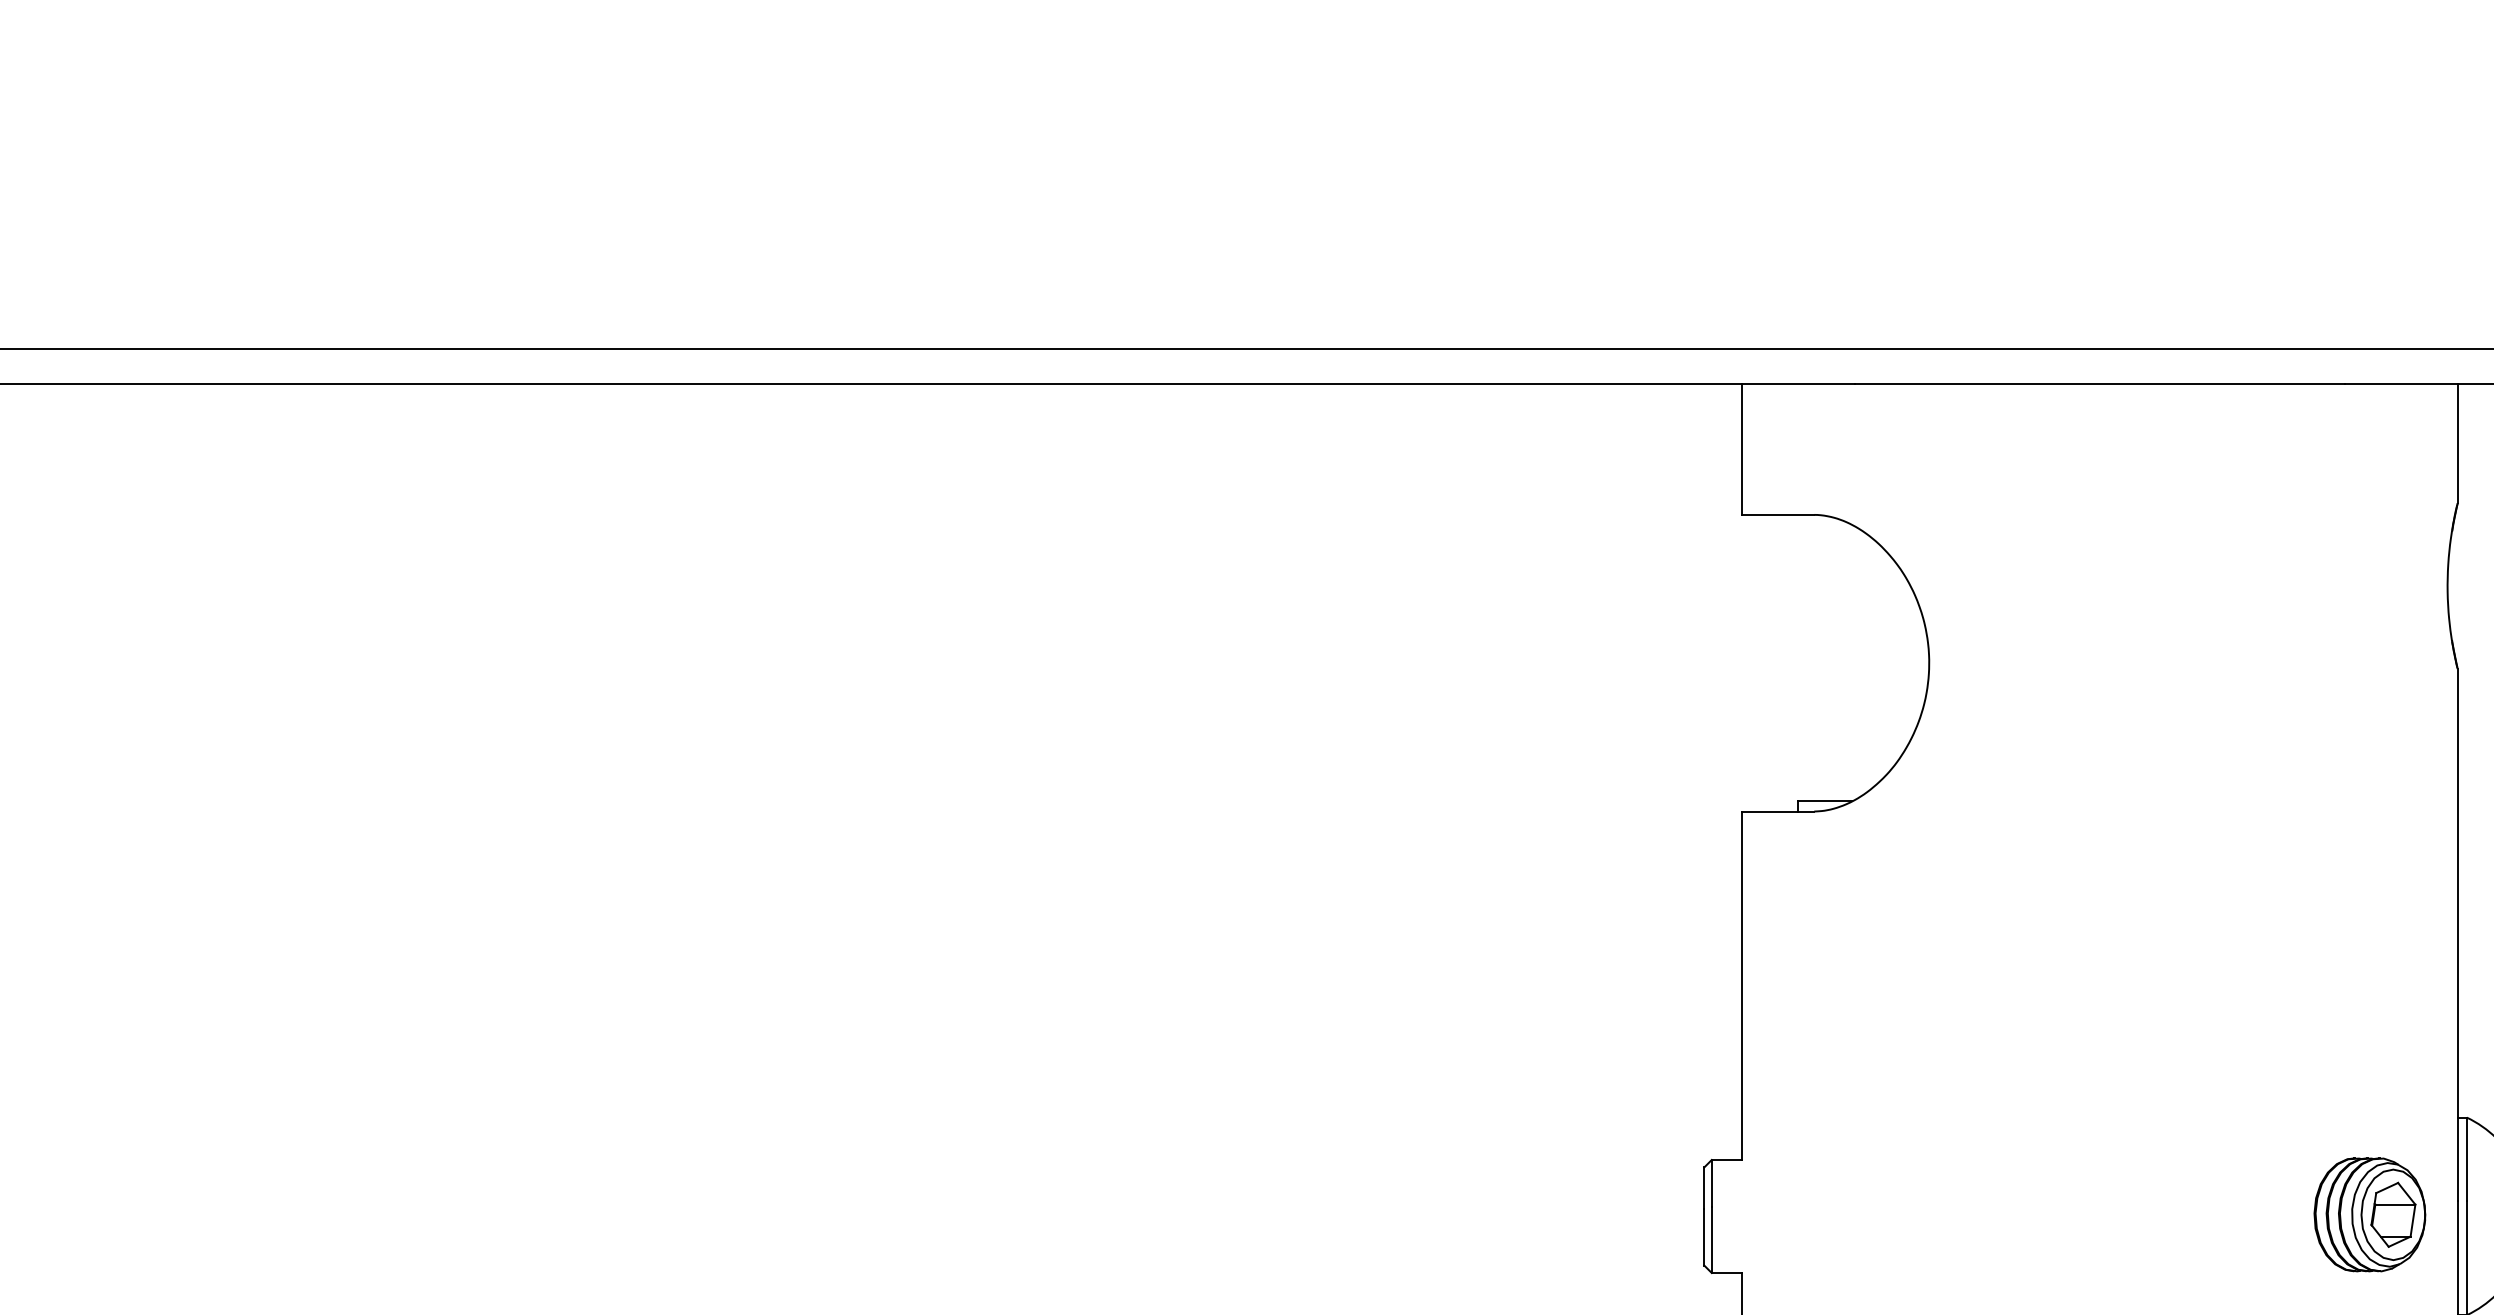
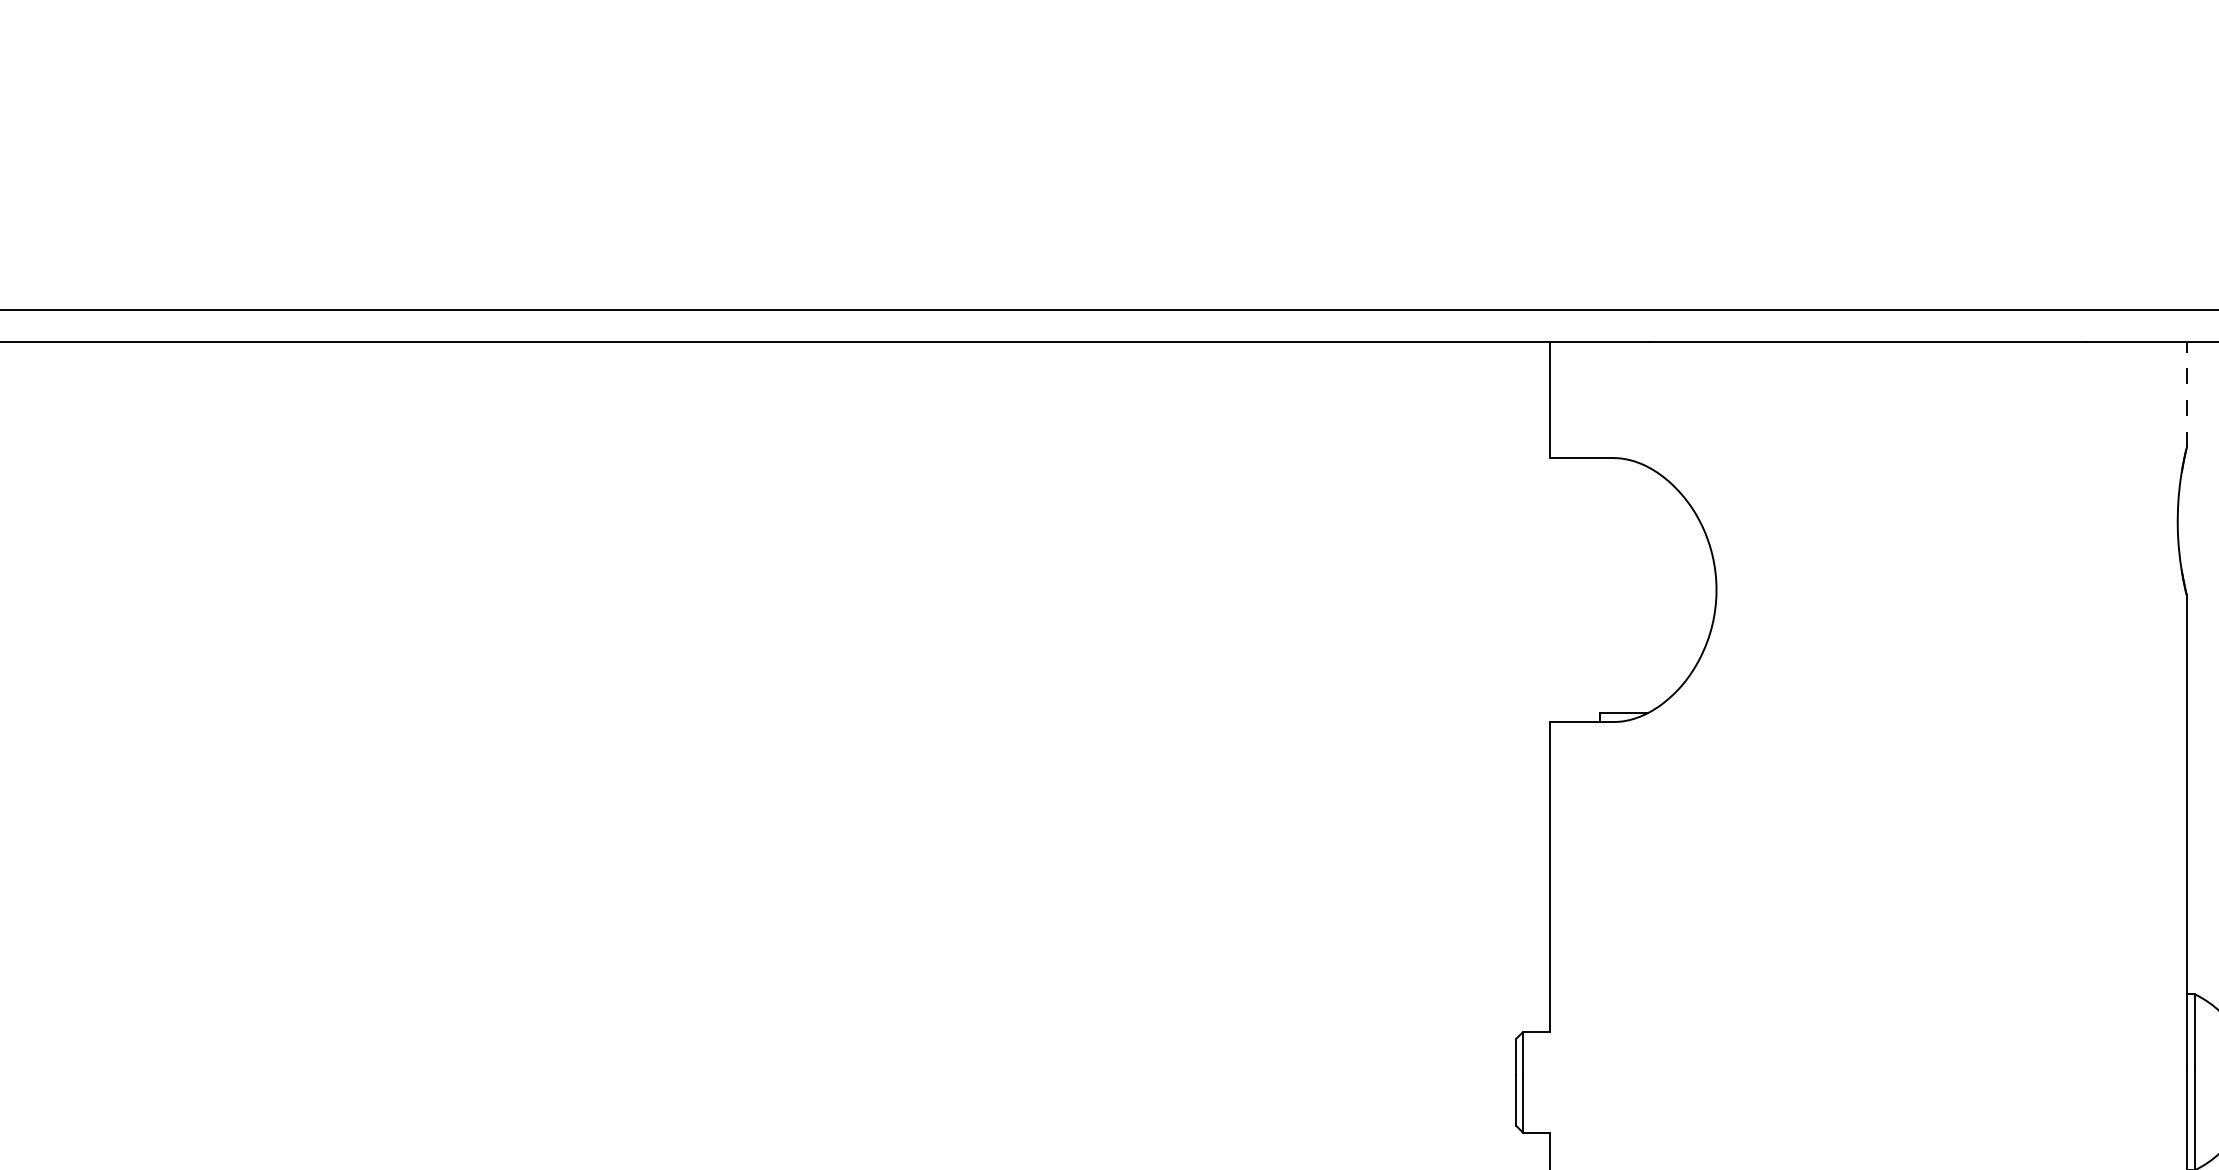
line: (2457, 443) -> (2186, 394), solid -> dashed
part: (2369, 1214) -> (2108, 1080), removed

